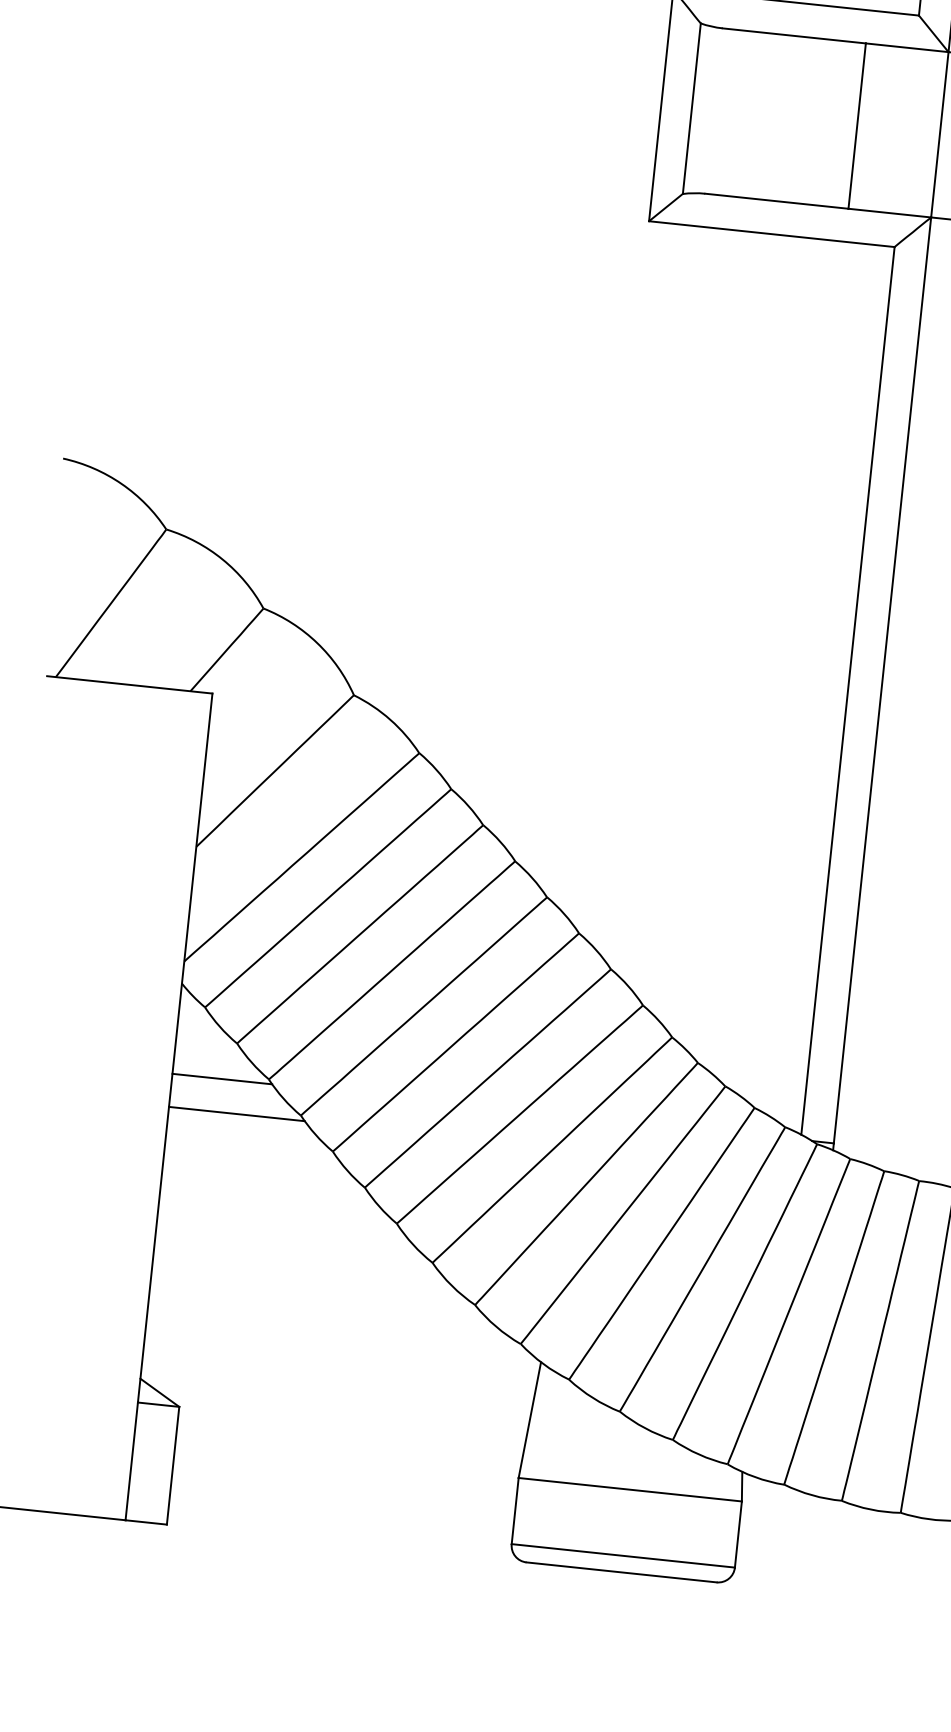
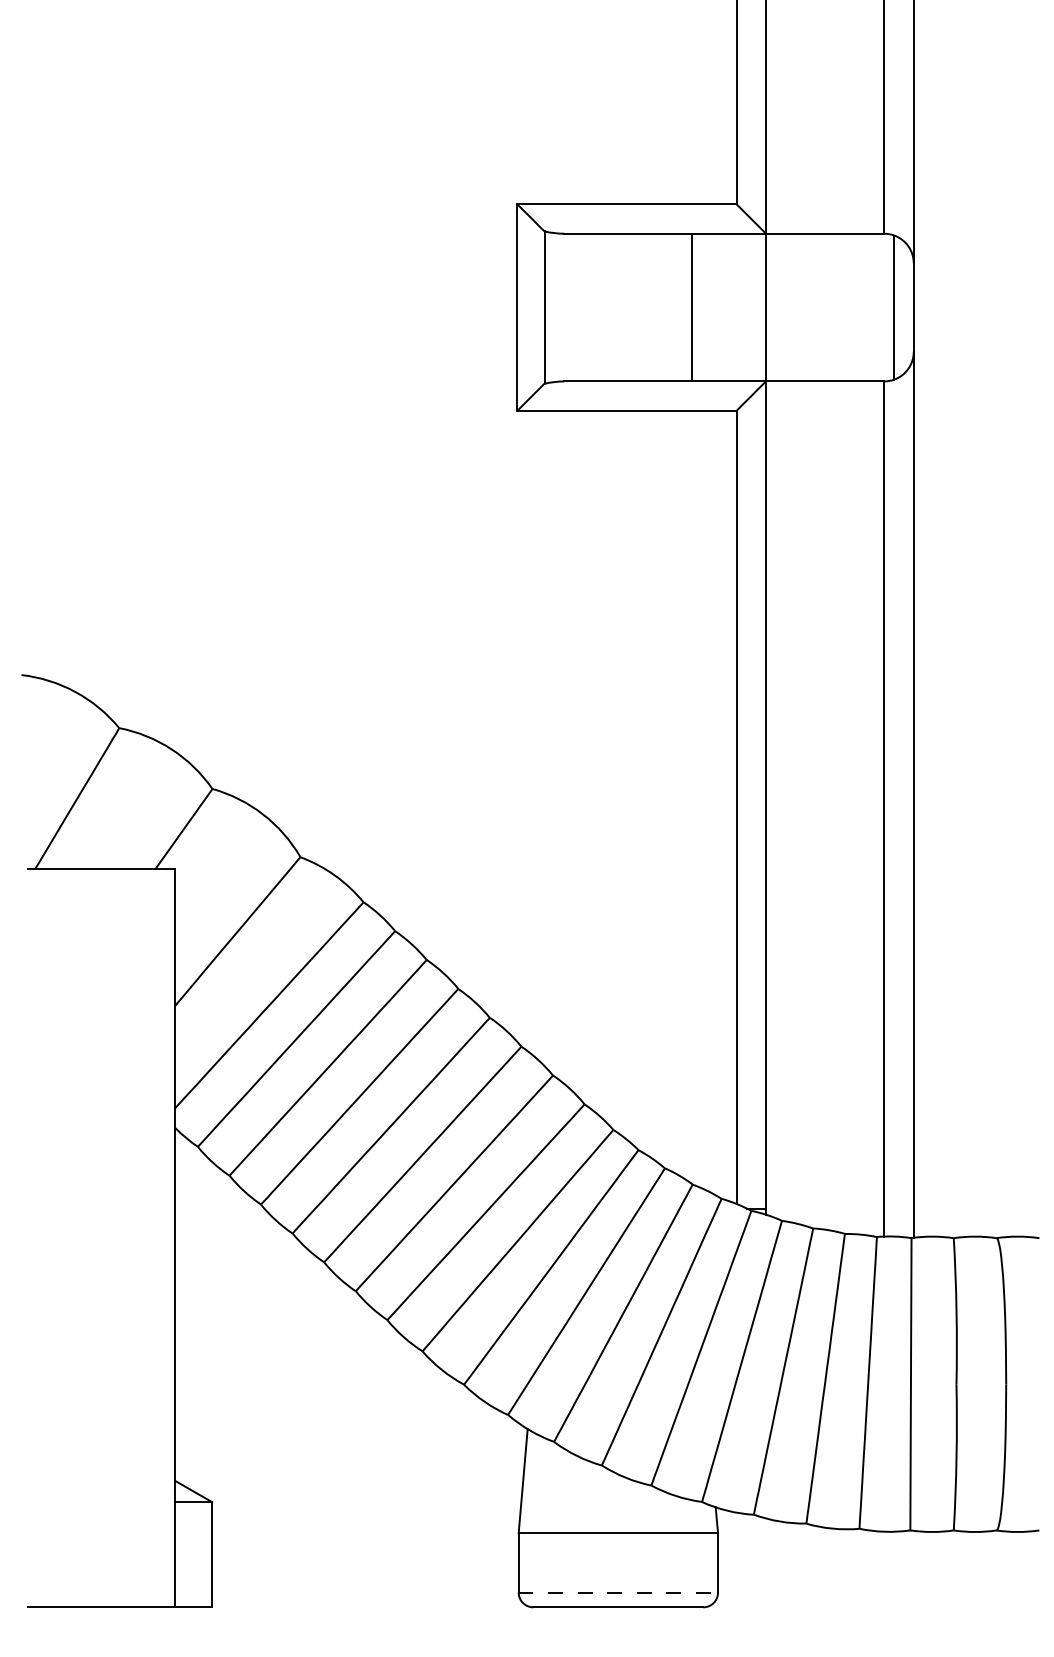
line: (222, 1078) -> (219, 1208), removed
line: (236, 1114) -> (235, 1238), removed
line: (623, 1555) -> (618, 1592), solid -> dashed

